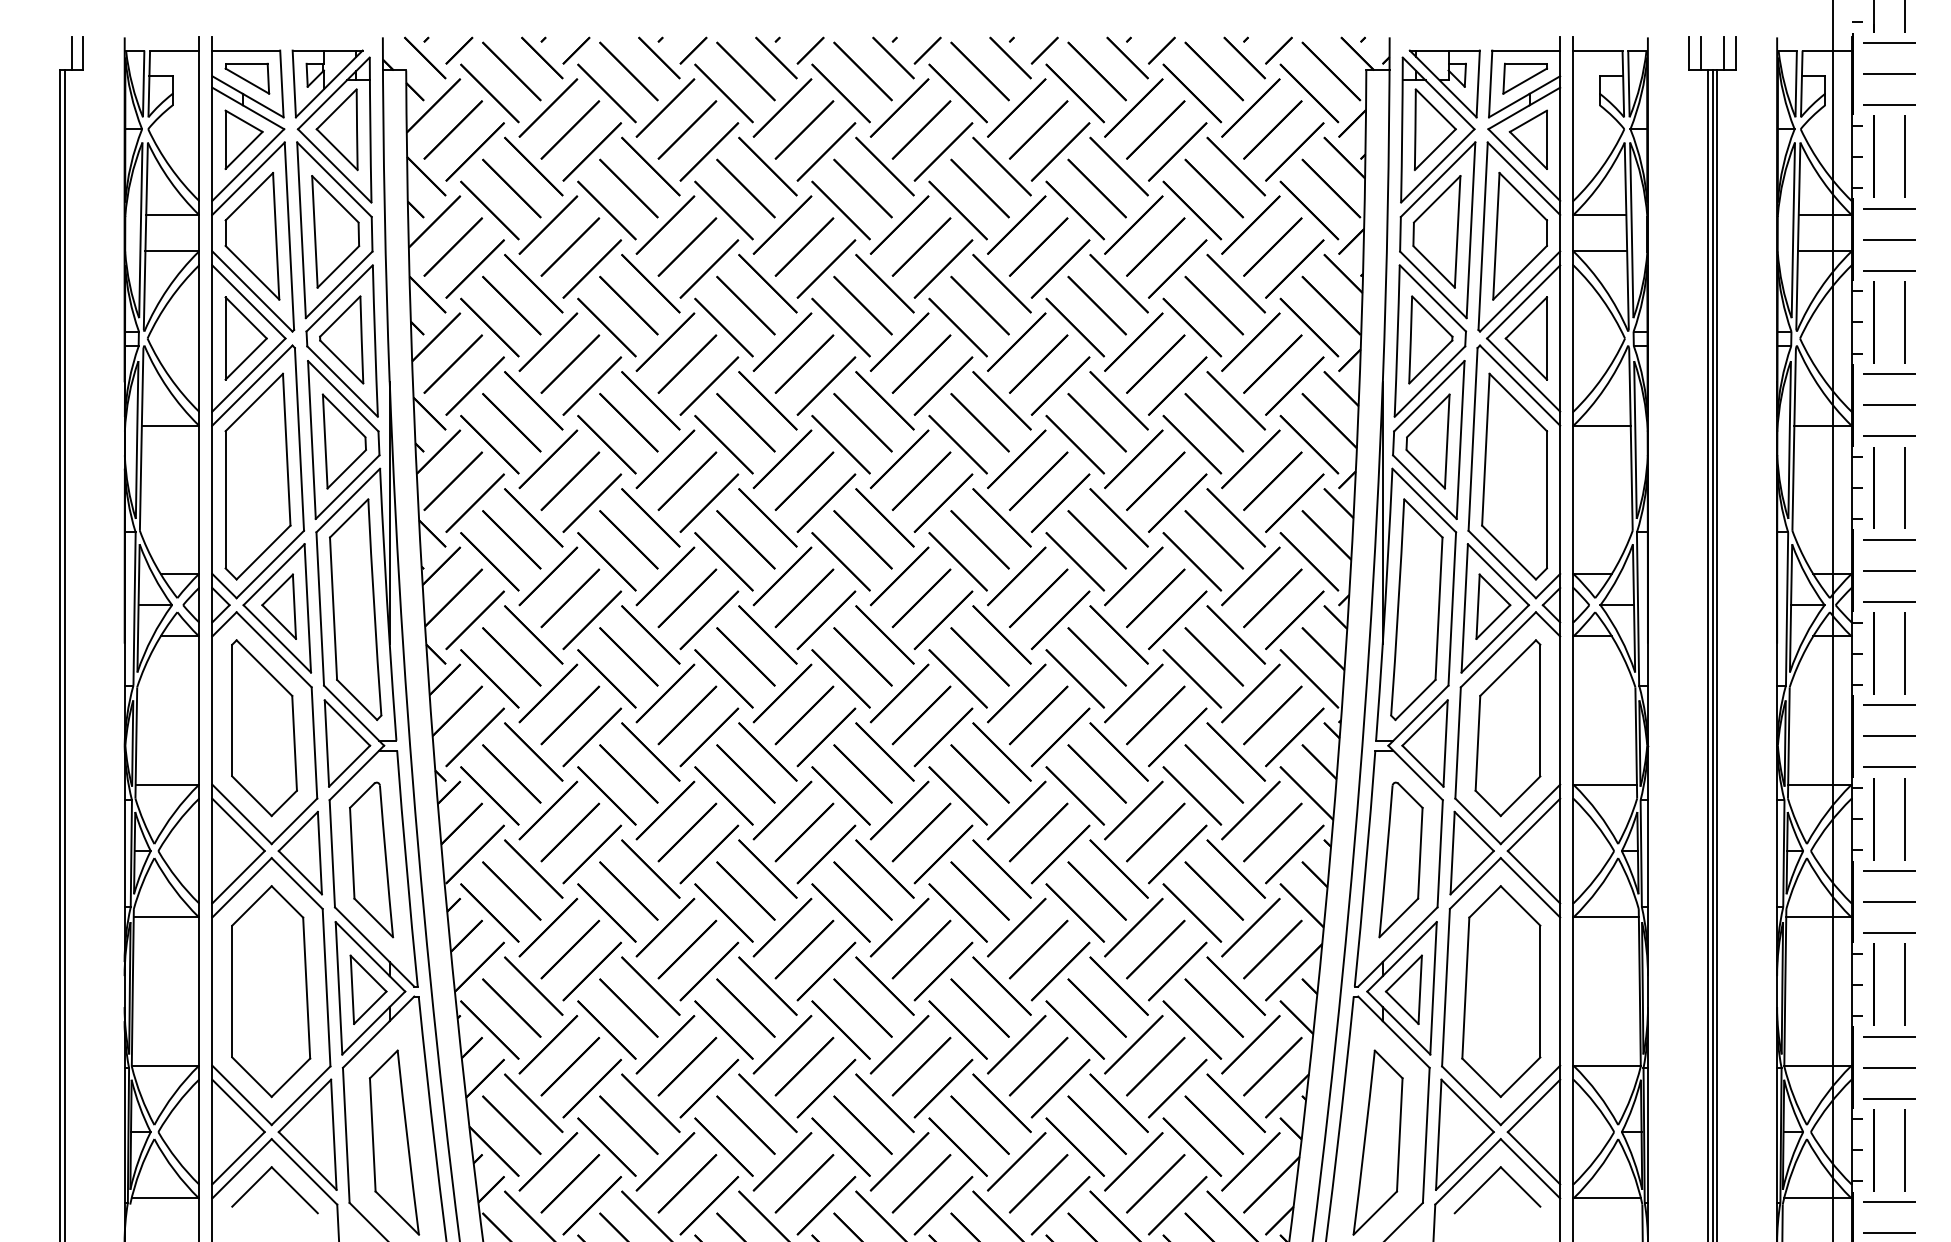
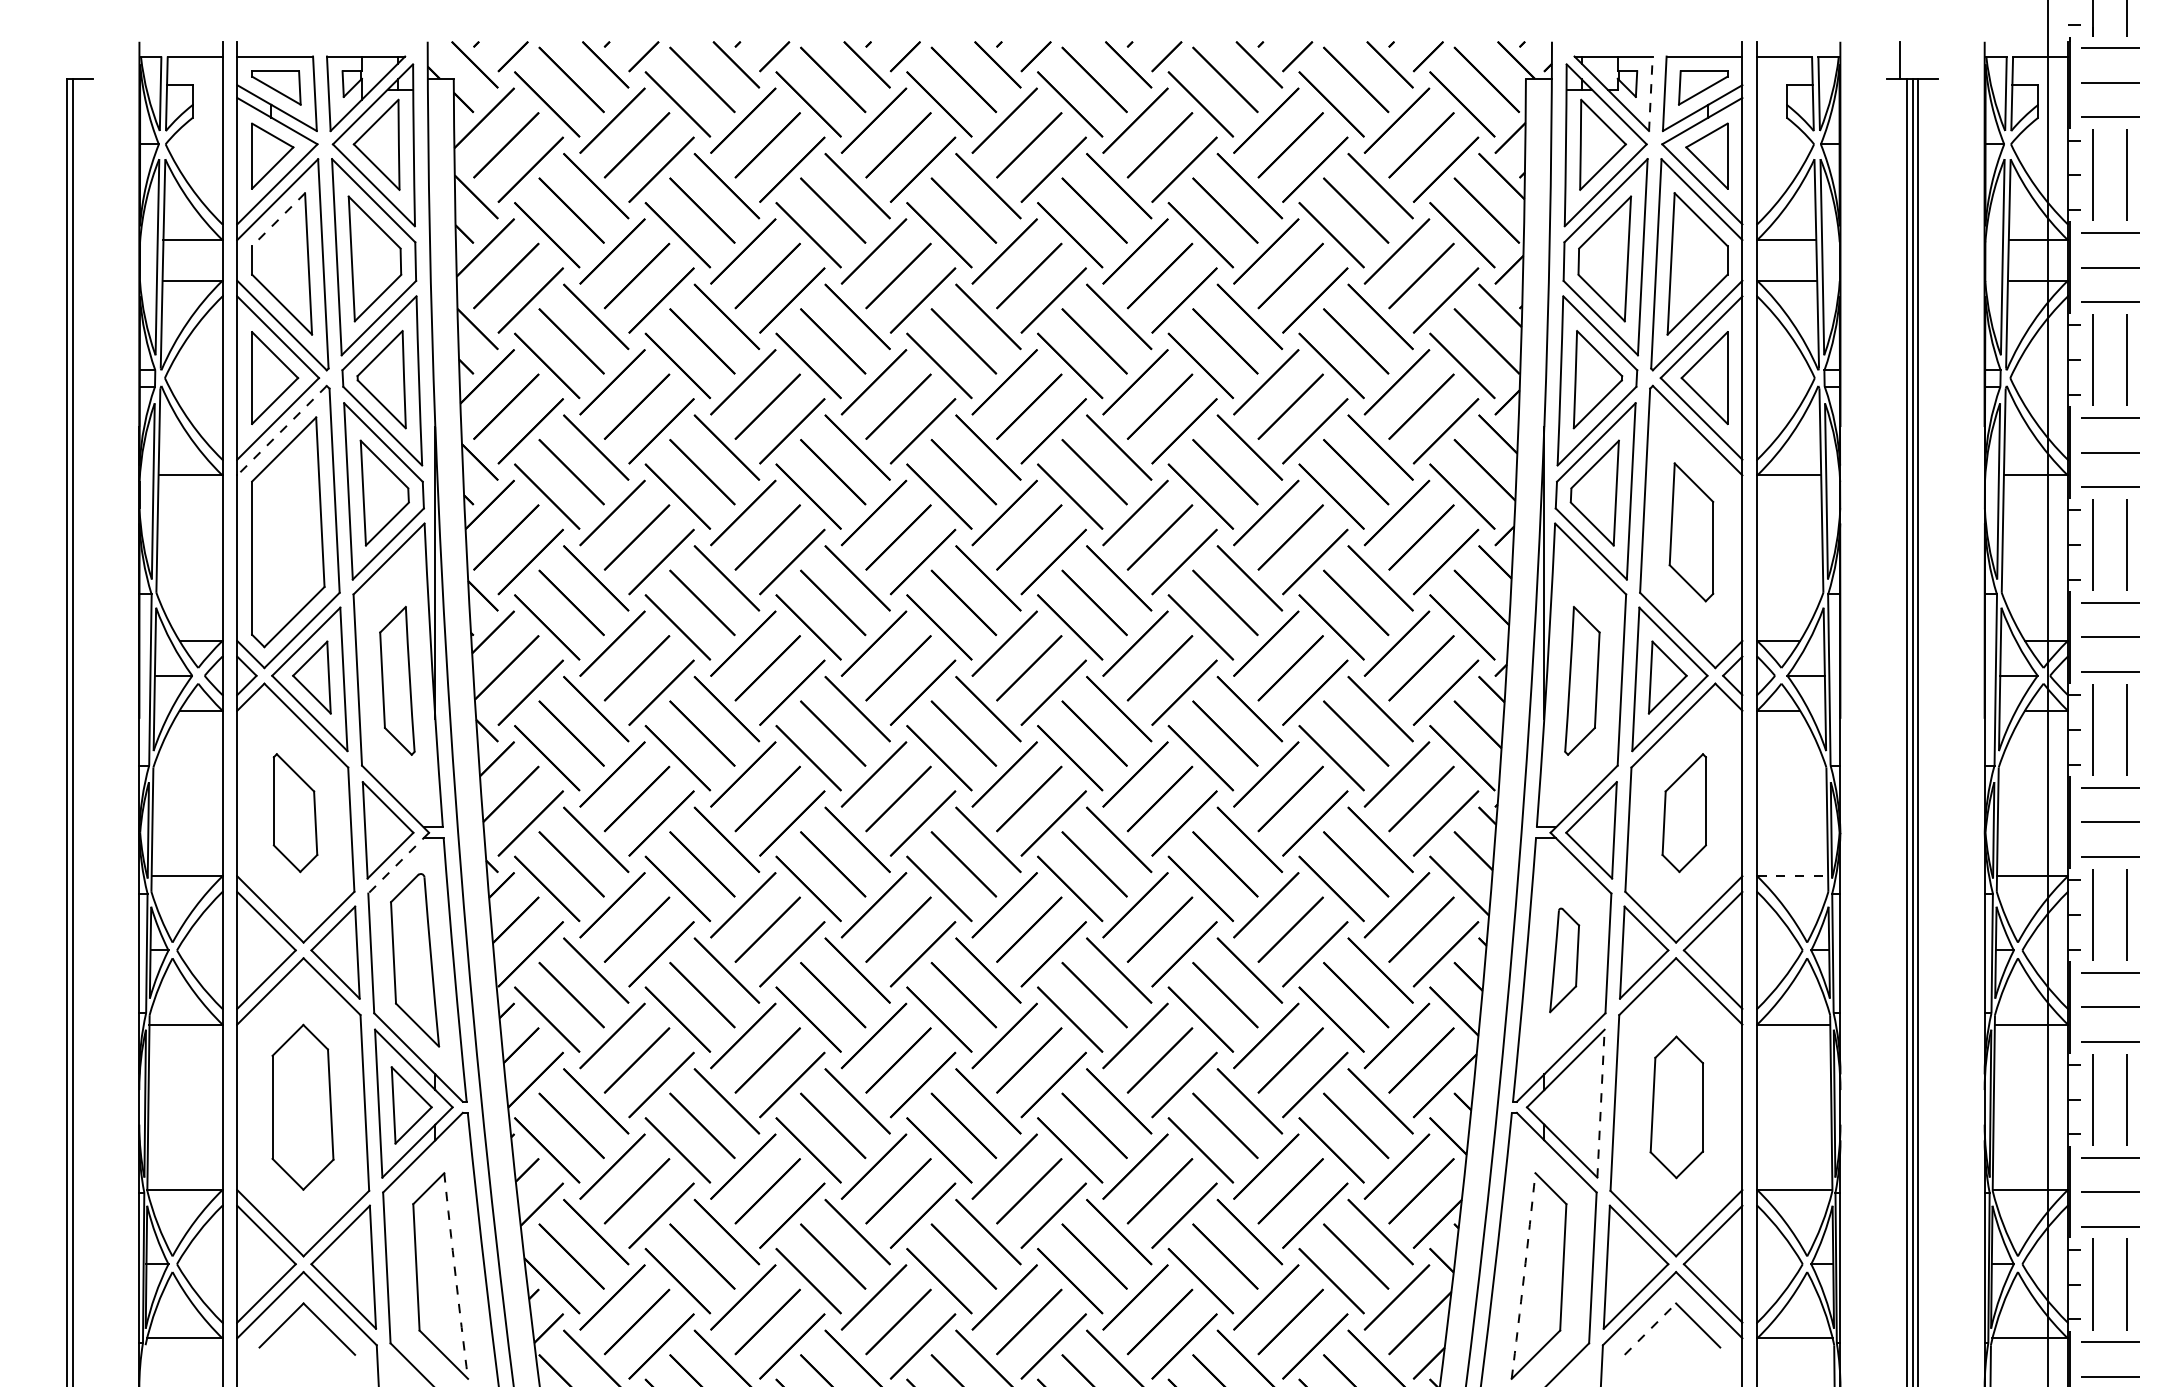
line: (71, 53) -> (80, 59), removed
line: (83, 53) -> (93, 59), removed
line: (1689, 53) -> (1886, 59), removed
line: (1724, 53) -> (1925, 59), removed
line: (1735, 53) -> (1938, 59), removed
line: (1477, 83) -> (1650, 93), solid -> dashed
line: (249, 197) -> (278, 220), solid -> dashed
line: (251, 386) -> (281, 431), solid -> dashed
part: (1514, 476) -> (1691, 532), size x0.6
part: (355, 609) -> (397, 680), size x0.6
part: (1416, 609) -> (1582, 680), size x0.6
part: (264, 727) -> (295, 812), size x0.6
part: (1508, 727) -> (1684, 812), size x0.6
line: (356, 773) -> (398, 863), solid -> dashed
line: (1605, 784) -> (1793, 876), solid -> dashed
part: (1400, 860) -> (1564, 960), size x0.6
line: (1433, 988) -> (1601, 1103), solid -> dashed
part: (1403, 989) -> (1567, 1105), removed
part: (270, 991) -> (302, 1107), size x0.7
part: (1501, 991) -> (1676, 1107), size x0.6
arc: (407, 1143) -> (455, 1276), solid -> dashed
arc: (1365, 1143) -> (1524, 1276), solid -> dashed
line: (1477, 1189) -> (1650, 1328), solid -> dashed

